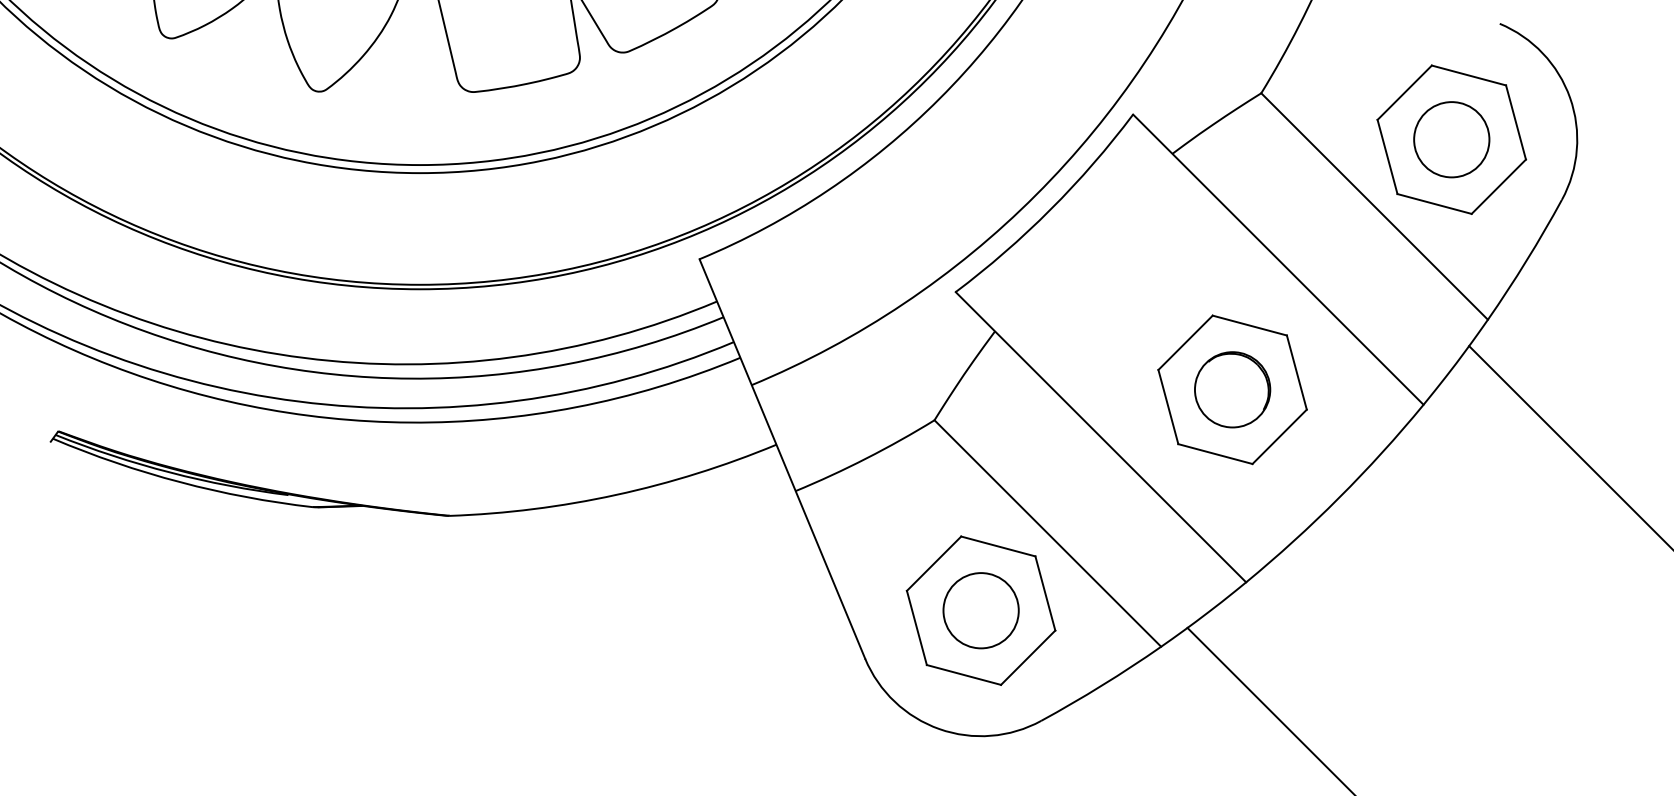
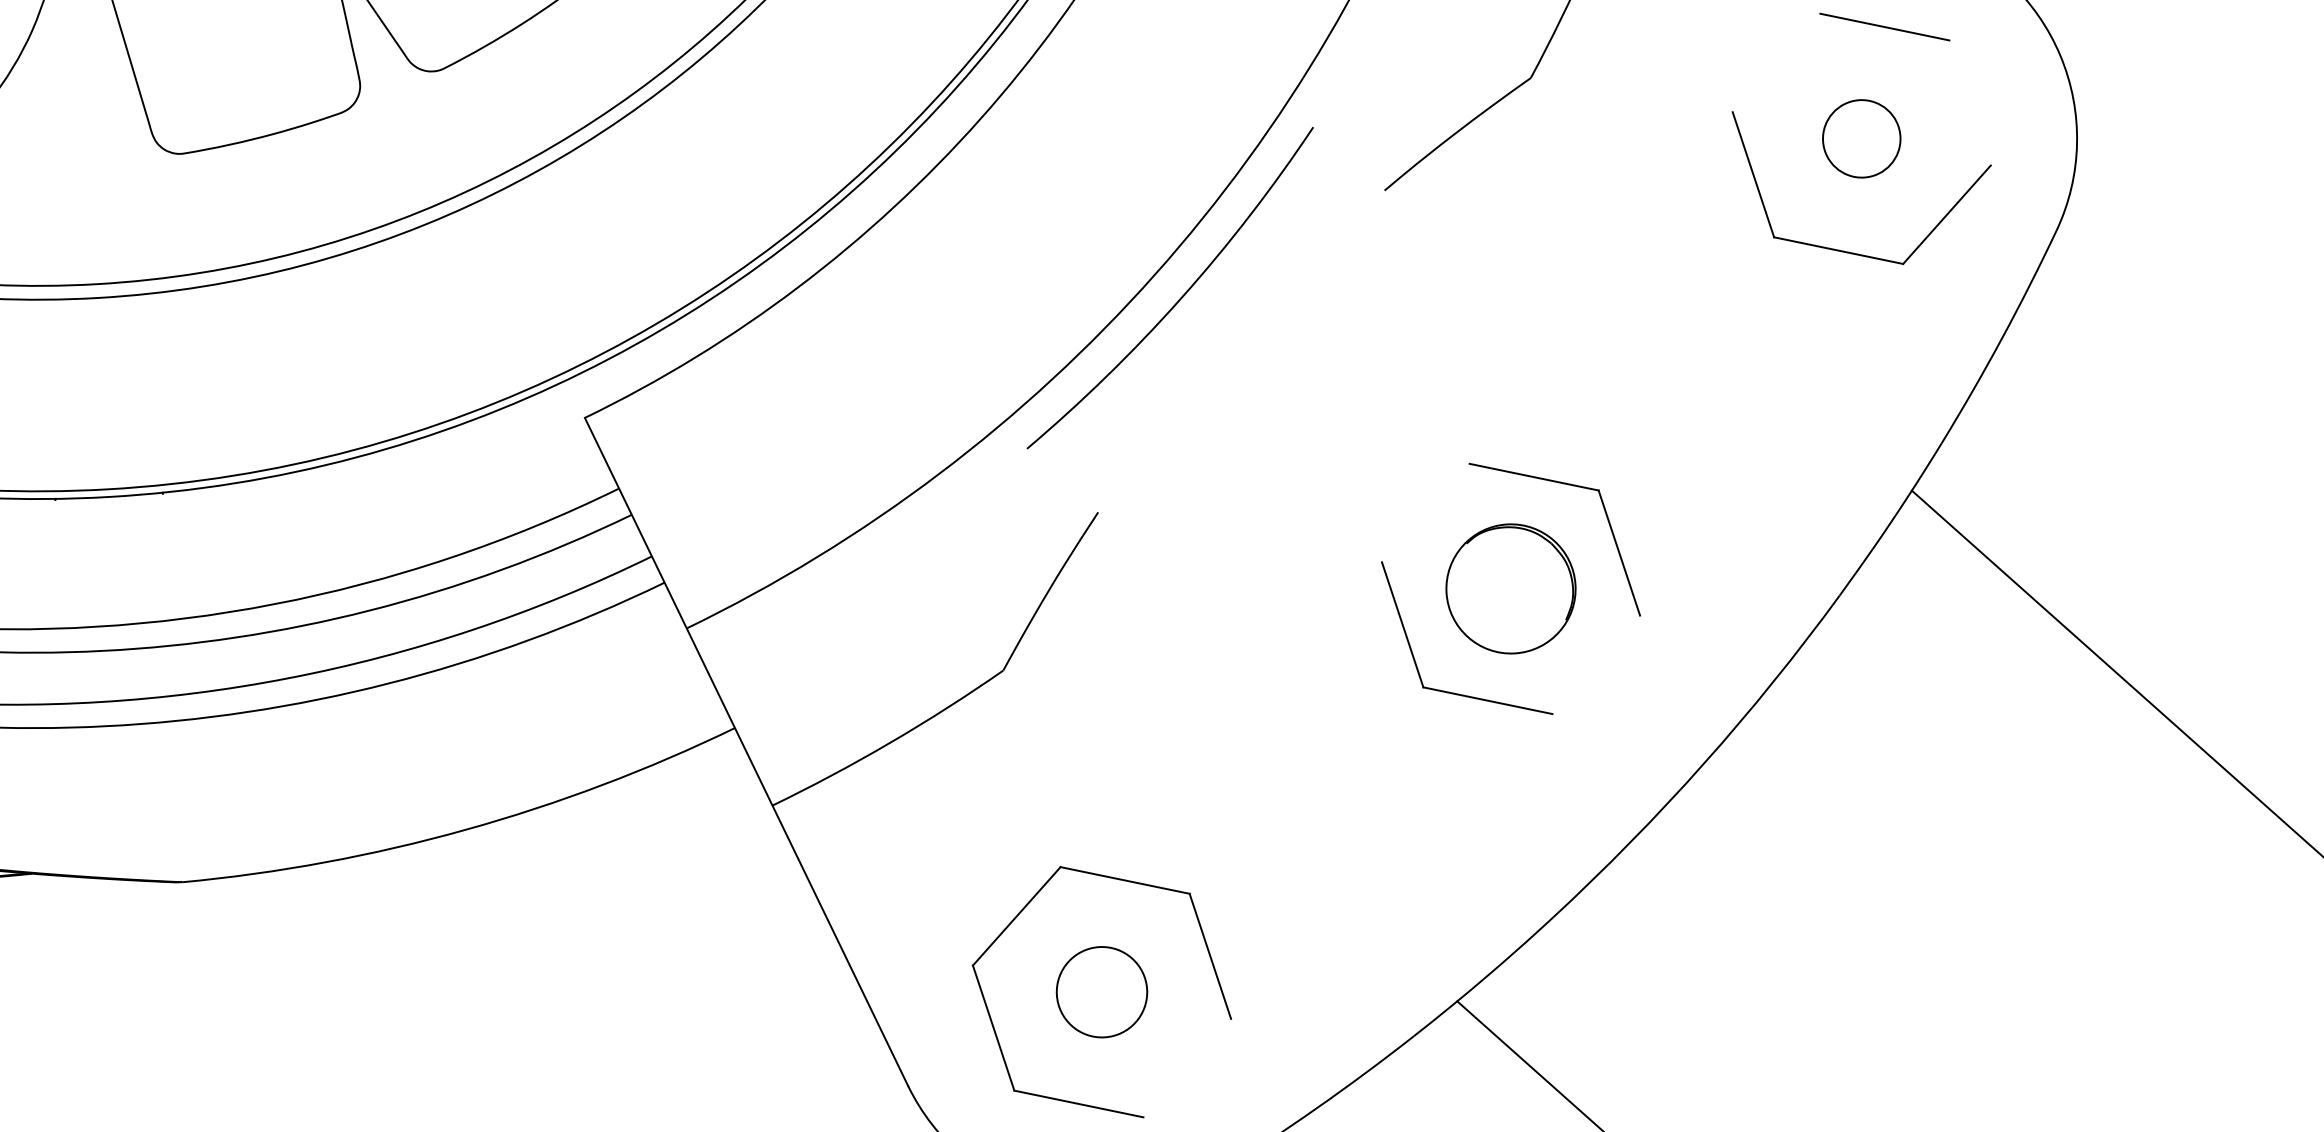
line: (1404, 92) -> (1776, 62), removed
line: (1515, 122) -> (1969, 103), removed
circle: (1451, 139) -> (1861, 138), size x0.6
line: (1374, 206) -> (1735, 260), removed
line: (1278, 259) -> (1576, 361), removed
line: (1185, 342) -> (1425, 512), removed
line: (1279, 436) -> (1595, 664), removed
line: (1100, 437) -> (1289, 683), removed
line: (1047, 533) -> (1208, 853), removed
circle: (980, 610) -> (1100, 991), size x0.7
line: (1028, 657) -> (1187, 1067), removed

